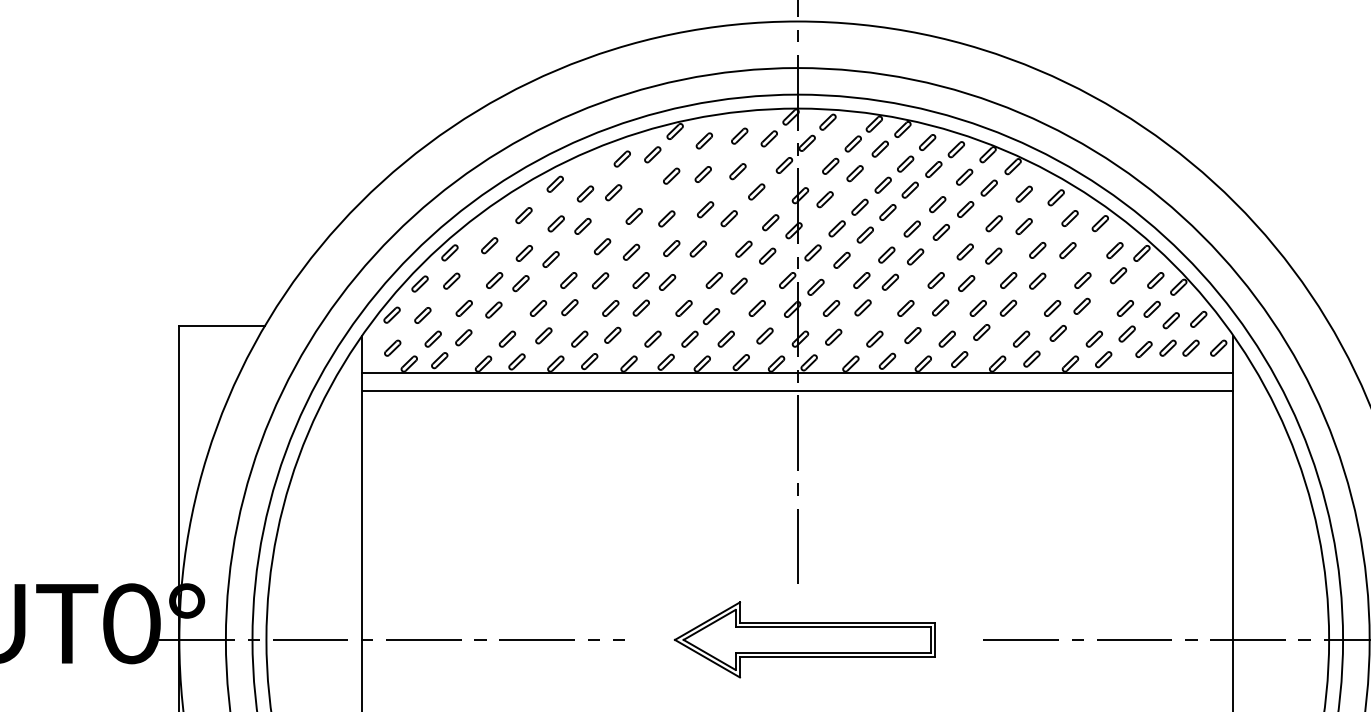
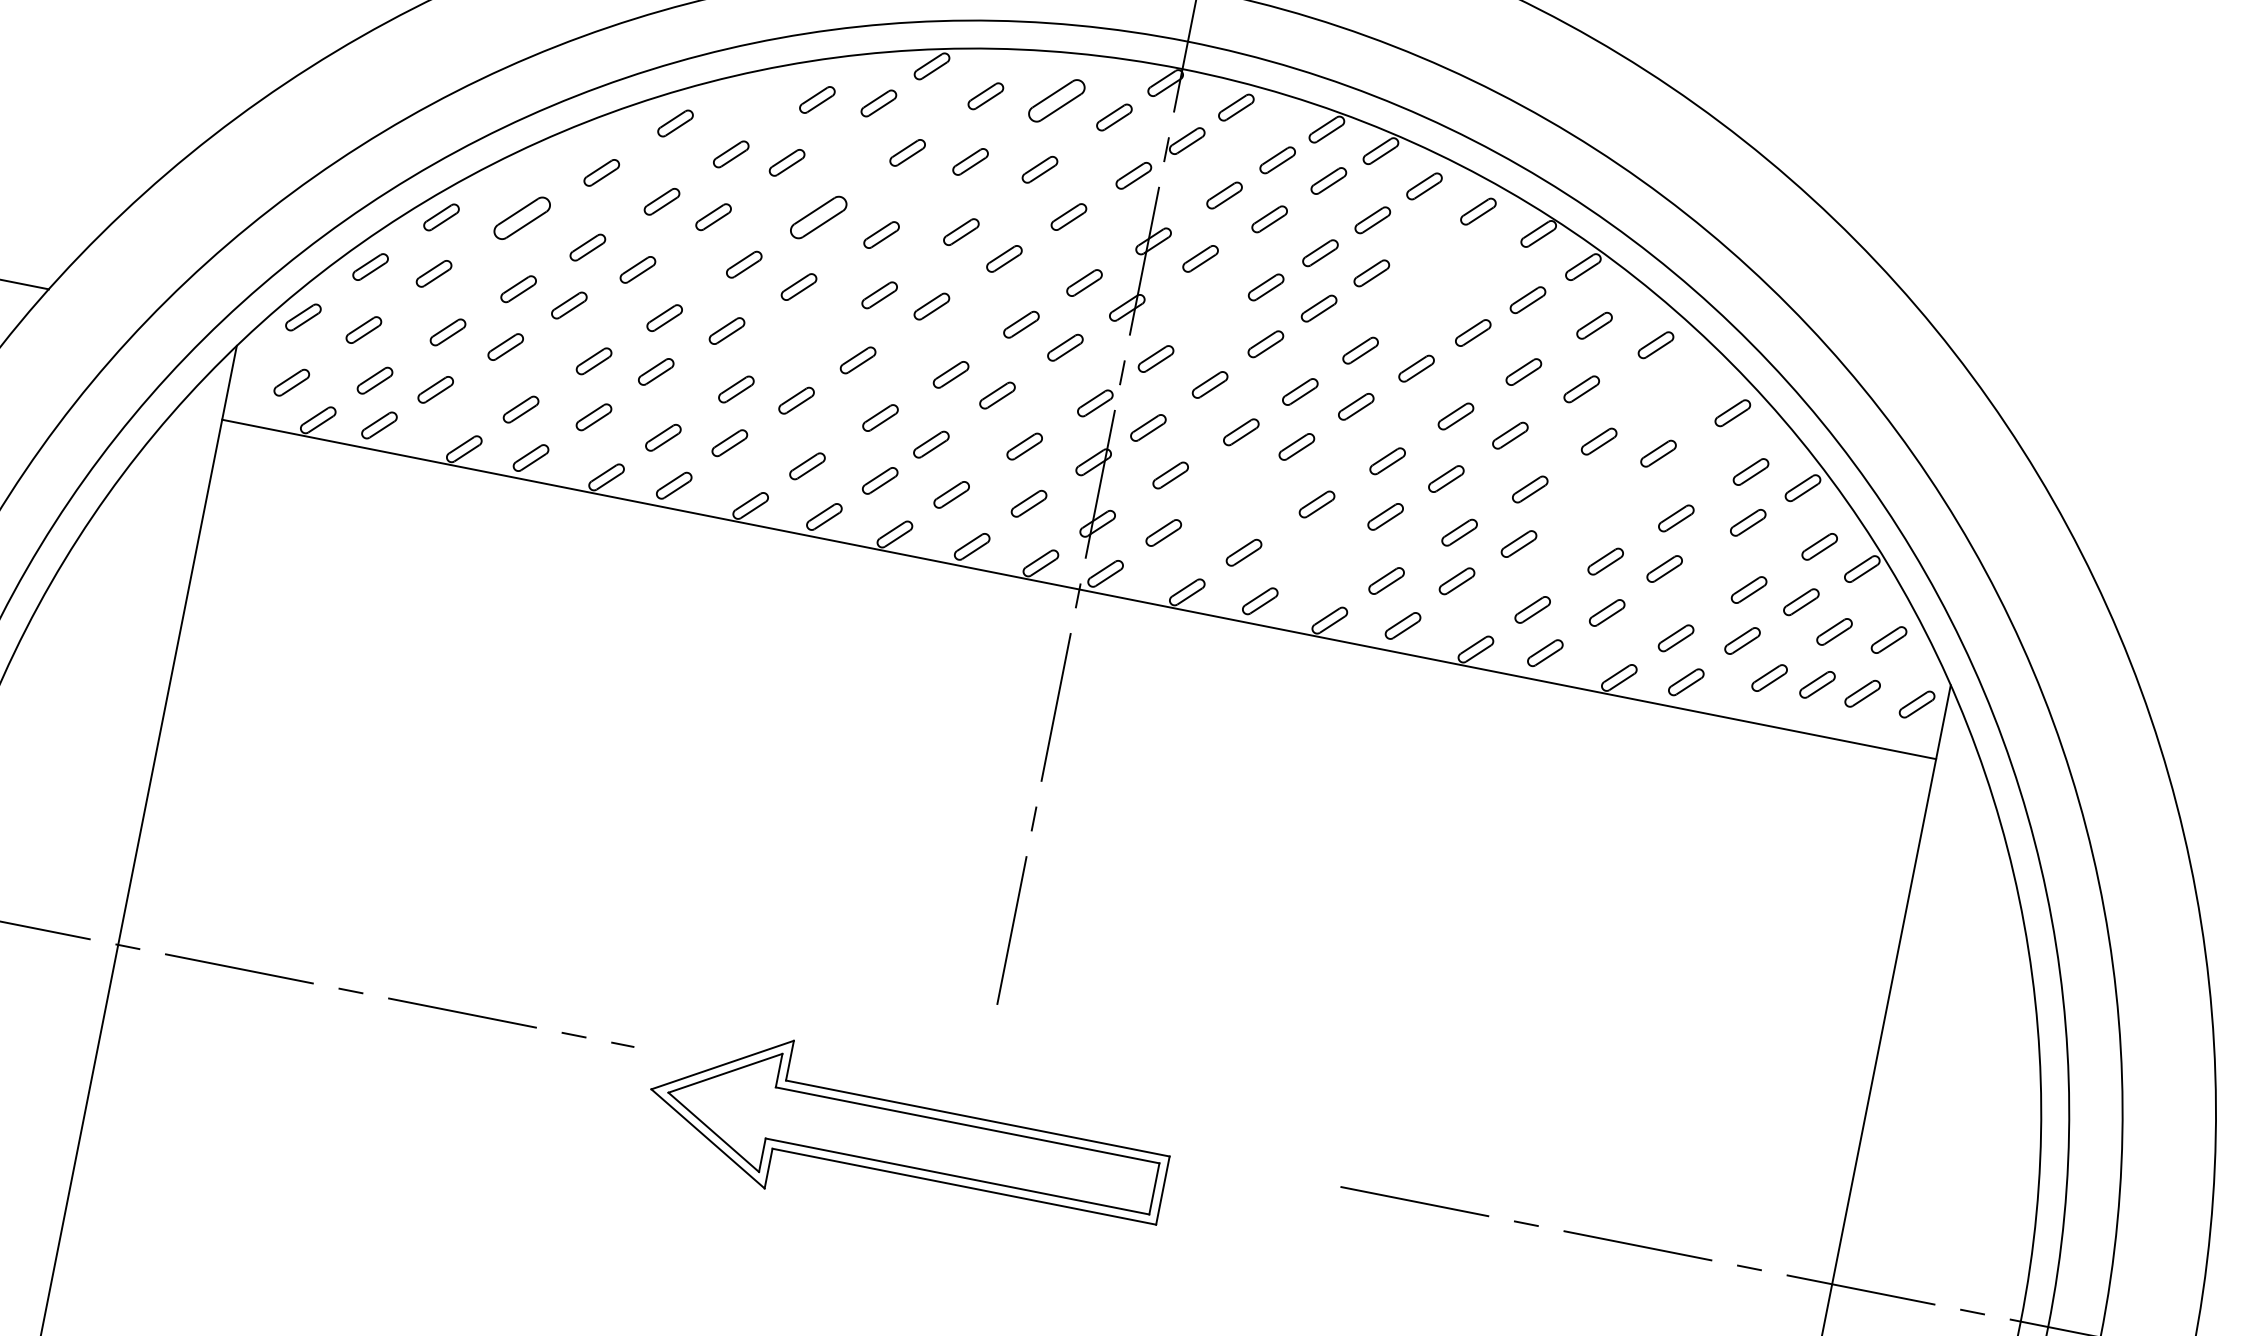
part: (739, 135) -> (1057, 99), size x1.6
part: (933, 169) -> (1425, 241), removed
part: (964, 176) -> (1483, 267), removed
part: (937, 204) -> (1419, 312), removed
part: (633, 216) -> (816, 217), size x1.6
part: (1069, 218) -> (1674, 391), removed
part: (836, 228) -> (1211, 320), removed
part: (489, 245) -> (522, 218), size x1.6
part: (640, 280) -> (805, 346), removed
part: (1037, 280) -> (1586, 500), removed
part: (862, 307) -> (1232, 485), removed
part: (912, 335) -> (1319, 560), removed
line: (797, 391) -> (1071, 625), removed
part: (804, 639) -> (906, 1138), moved

